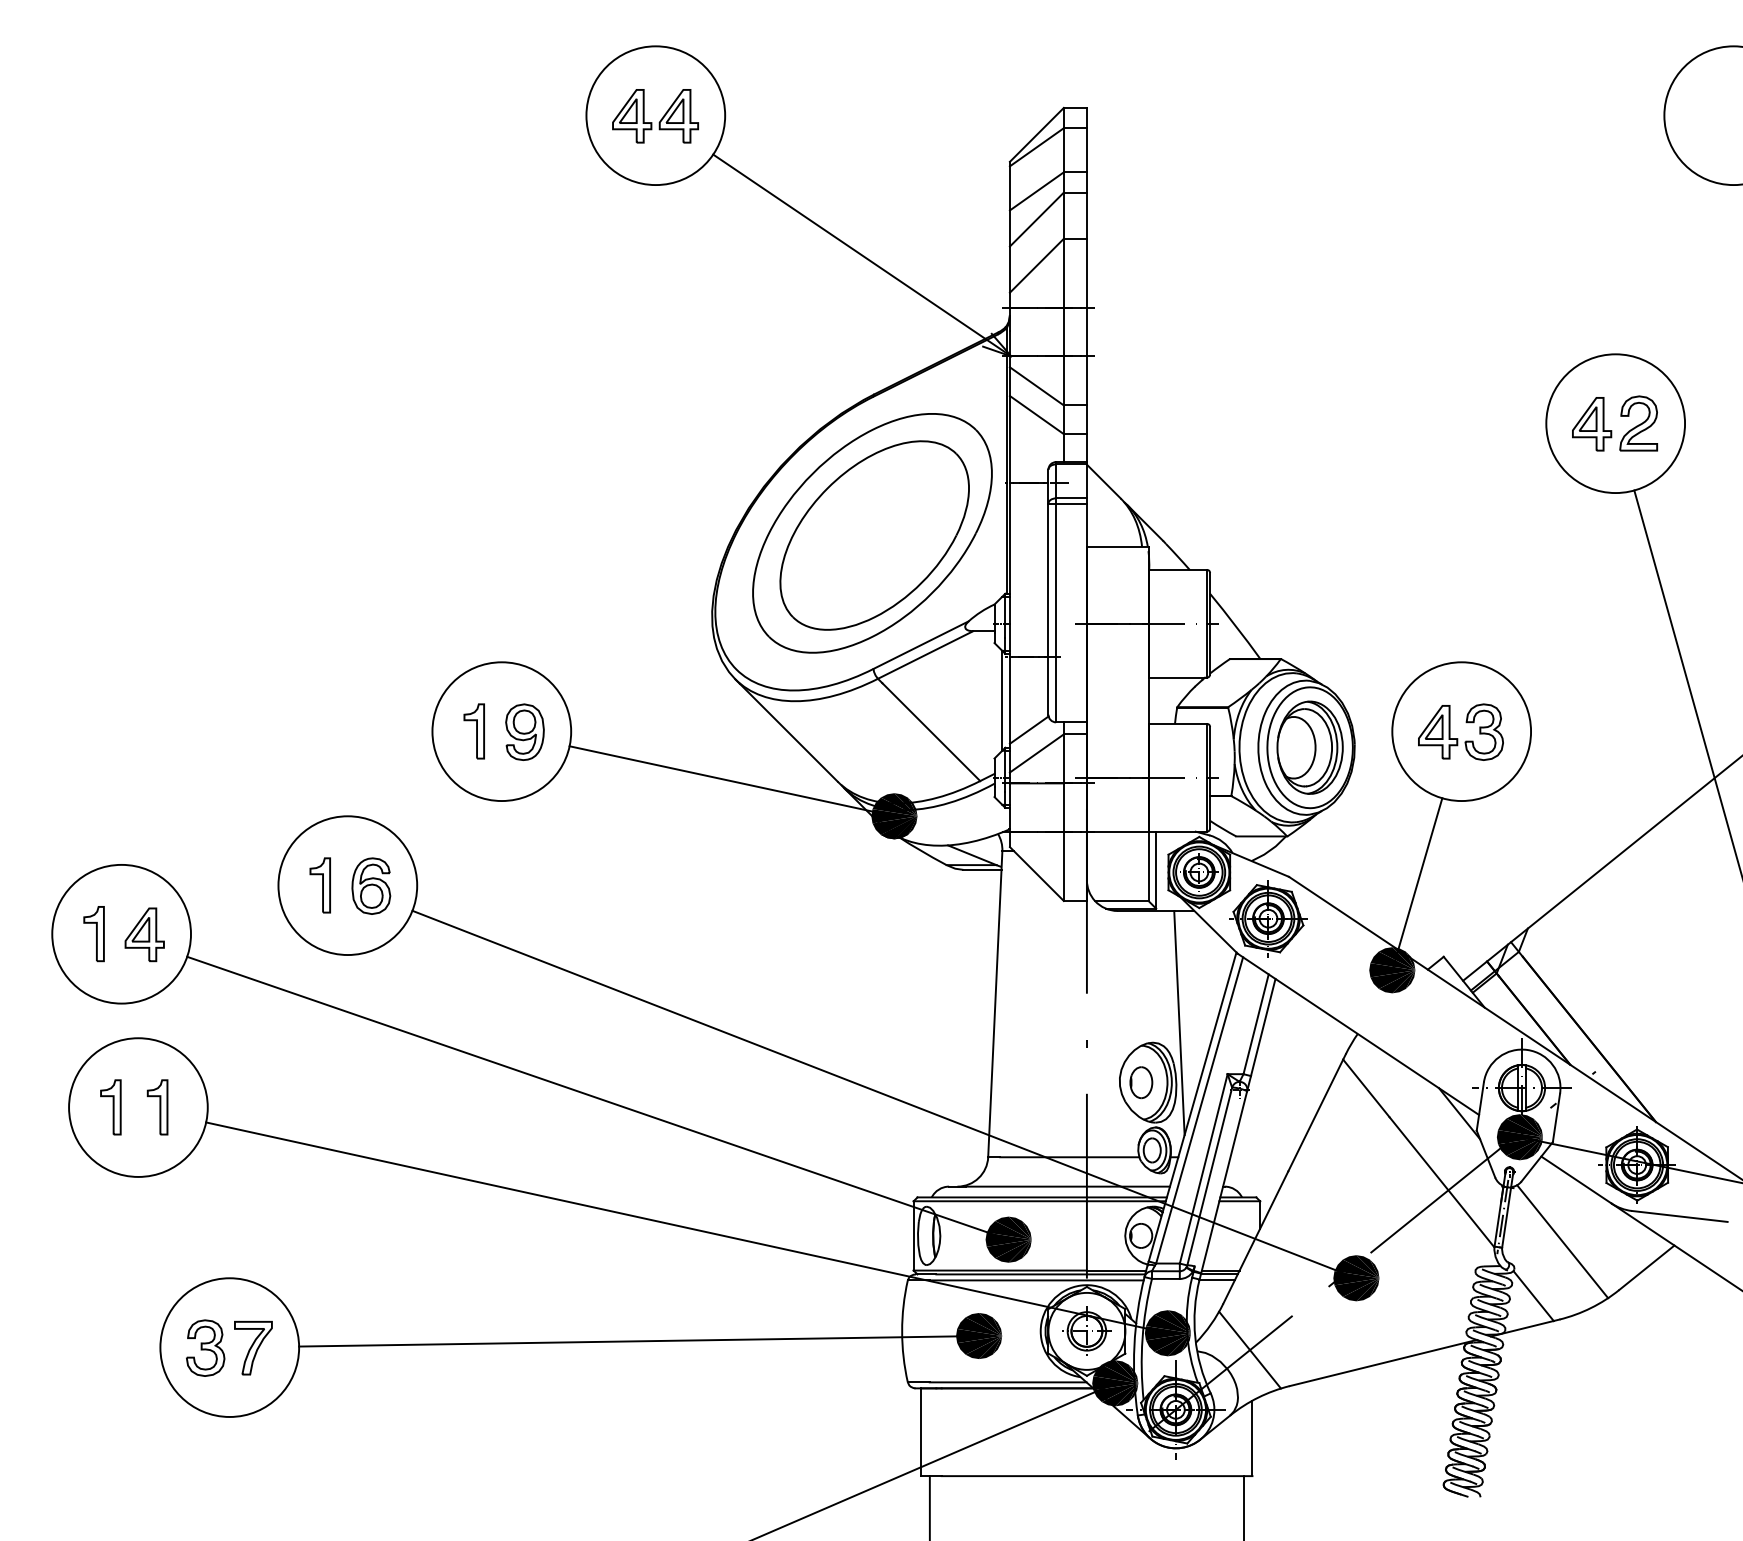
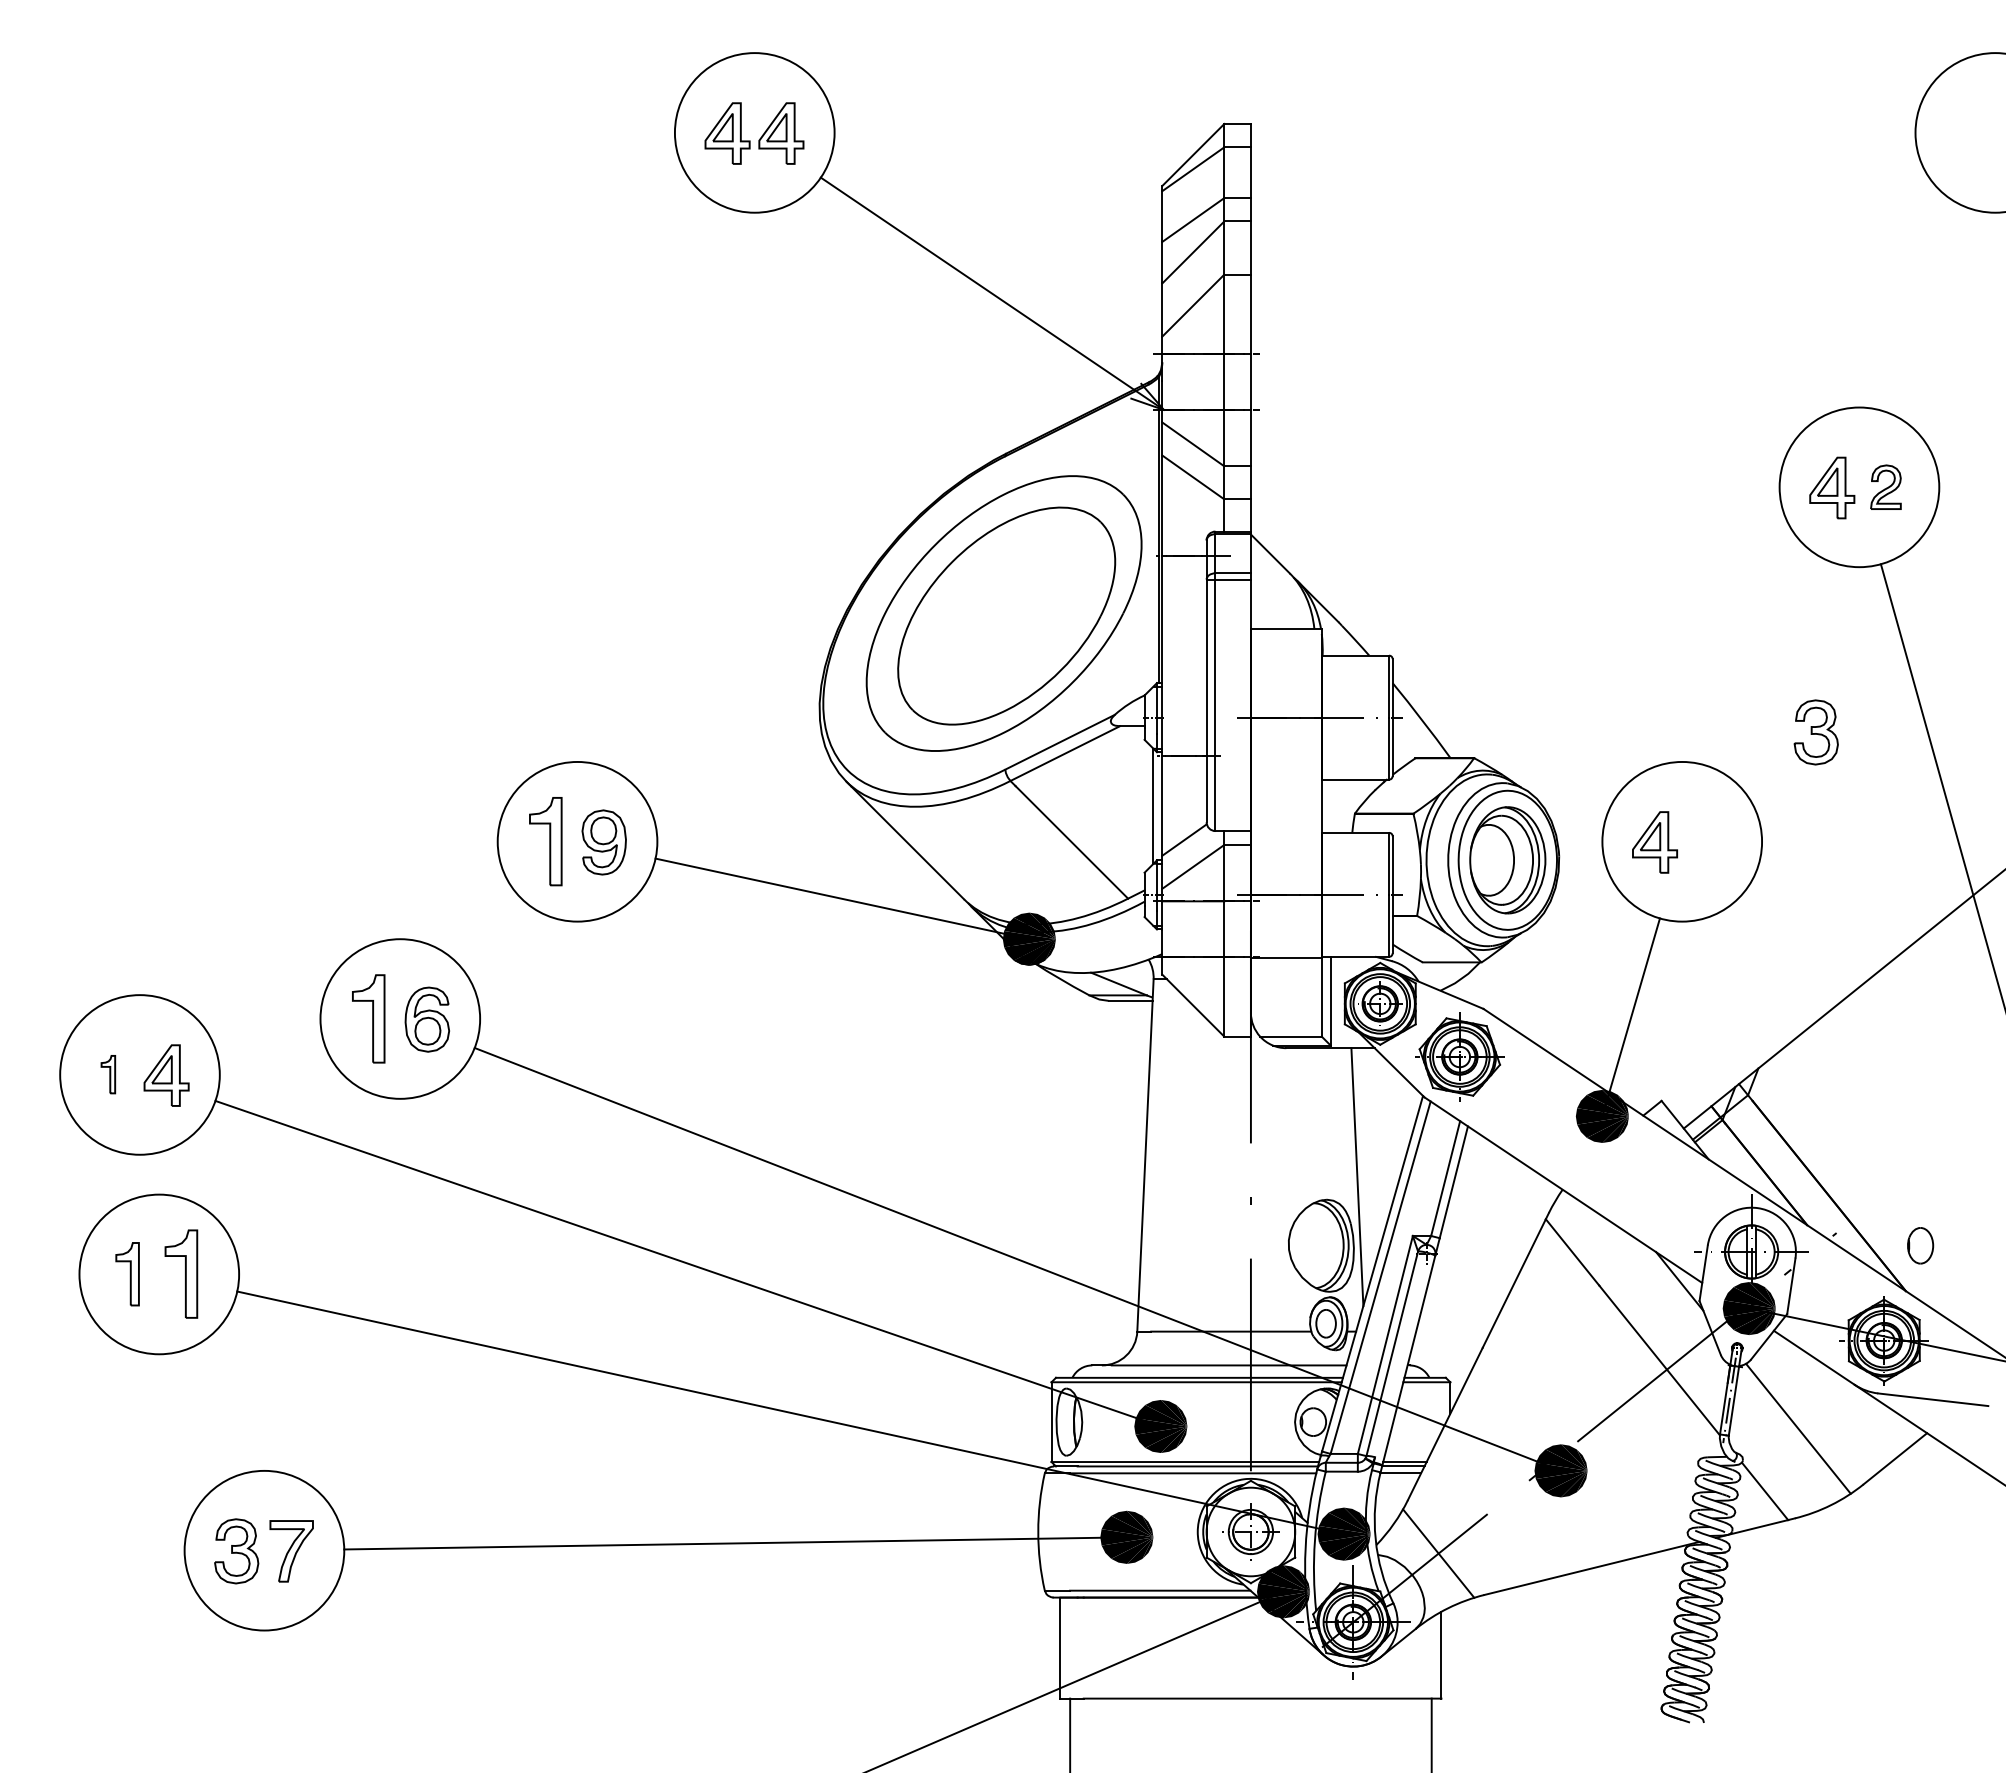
part: (1638, 423) -> (1885, 487), size x0.7
part: (473, 731) -> (545, 841), size x1.4
part: (1483, 732) -> (1815, 732), moved
part: (320, 885) -> (368, 1018), size x1.4
part: (94, 933) -> (108, 1074), size x0.6
part: (1141, 1082) -> (1920, 1245), moved
part: (157, 1107) -> (181, 1274), size x1.4

